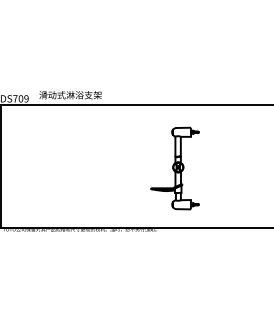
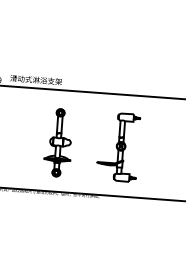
part: (102, 168) -> (58, 142), added

